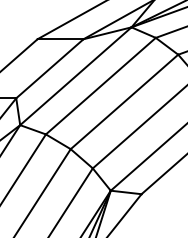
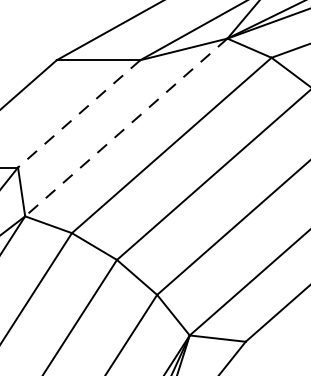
line: (49, 68) -> (78, 113), solid -> dashed
line: (75, 76) -> (125, 127), solid -> dashed

